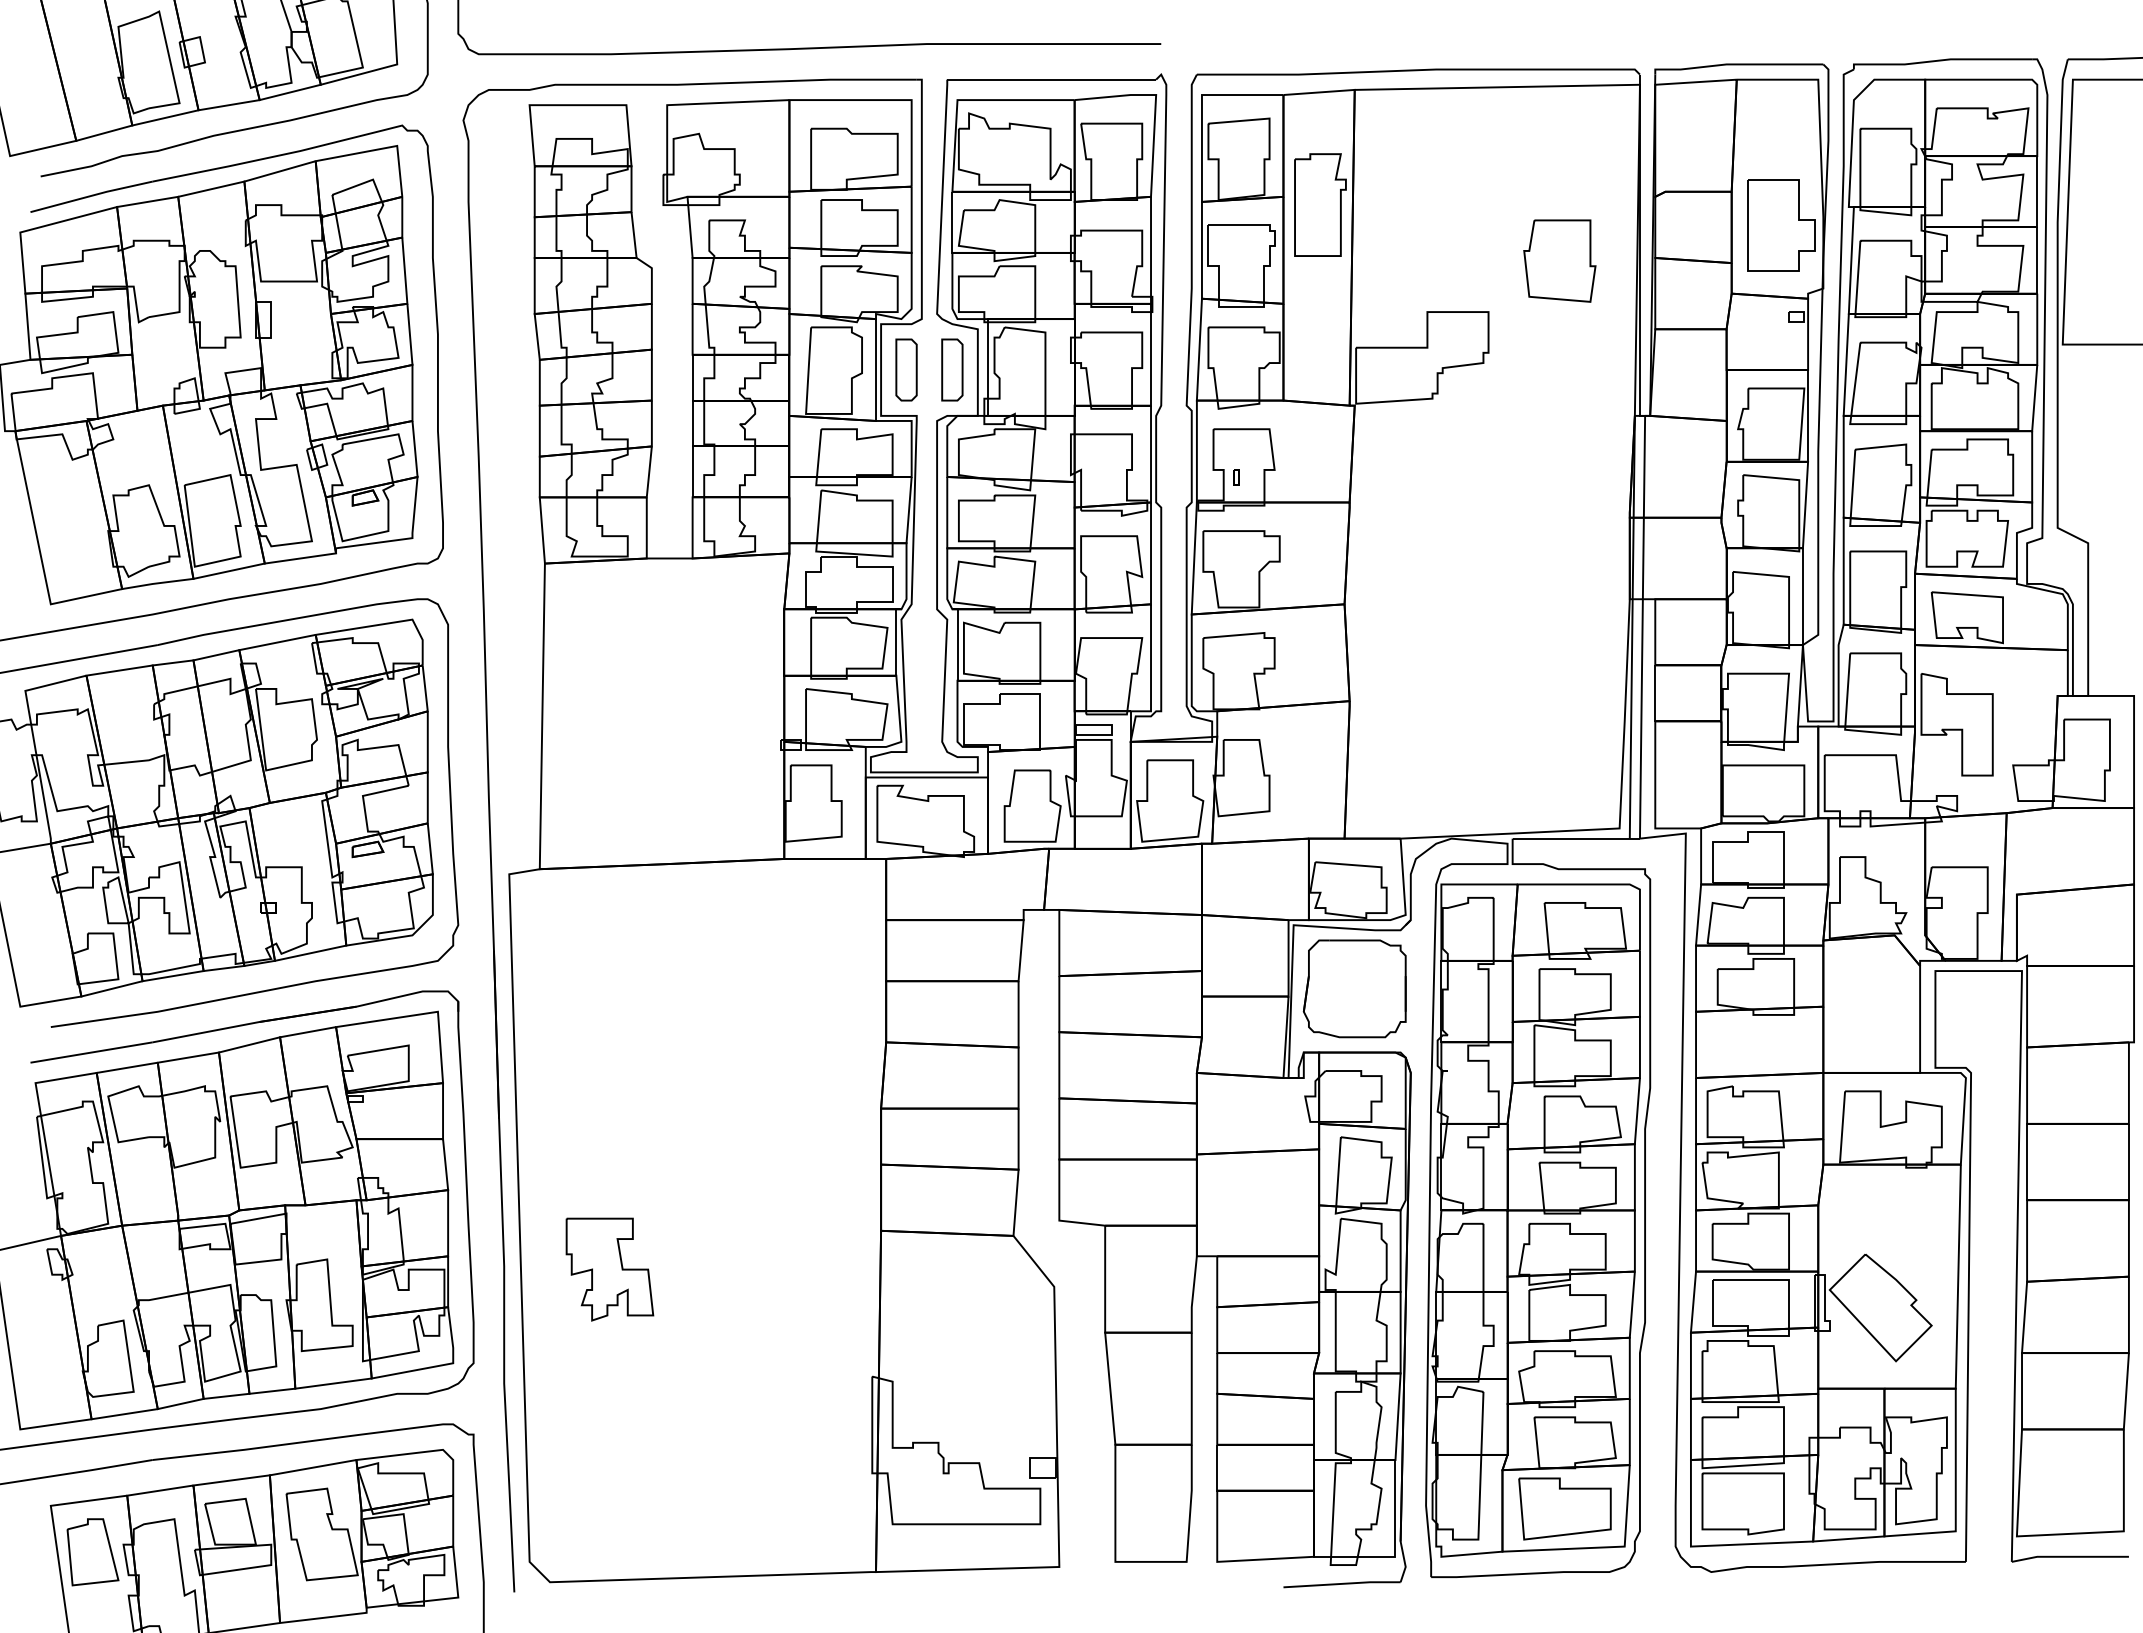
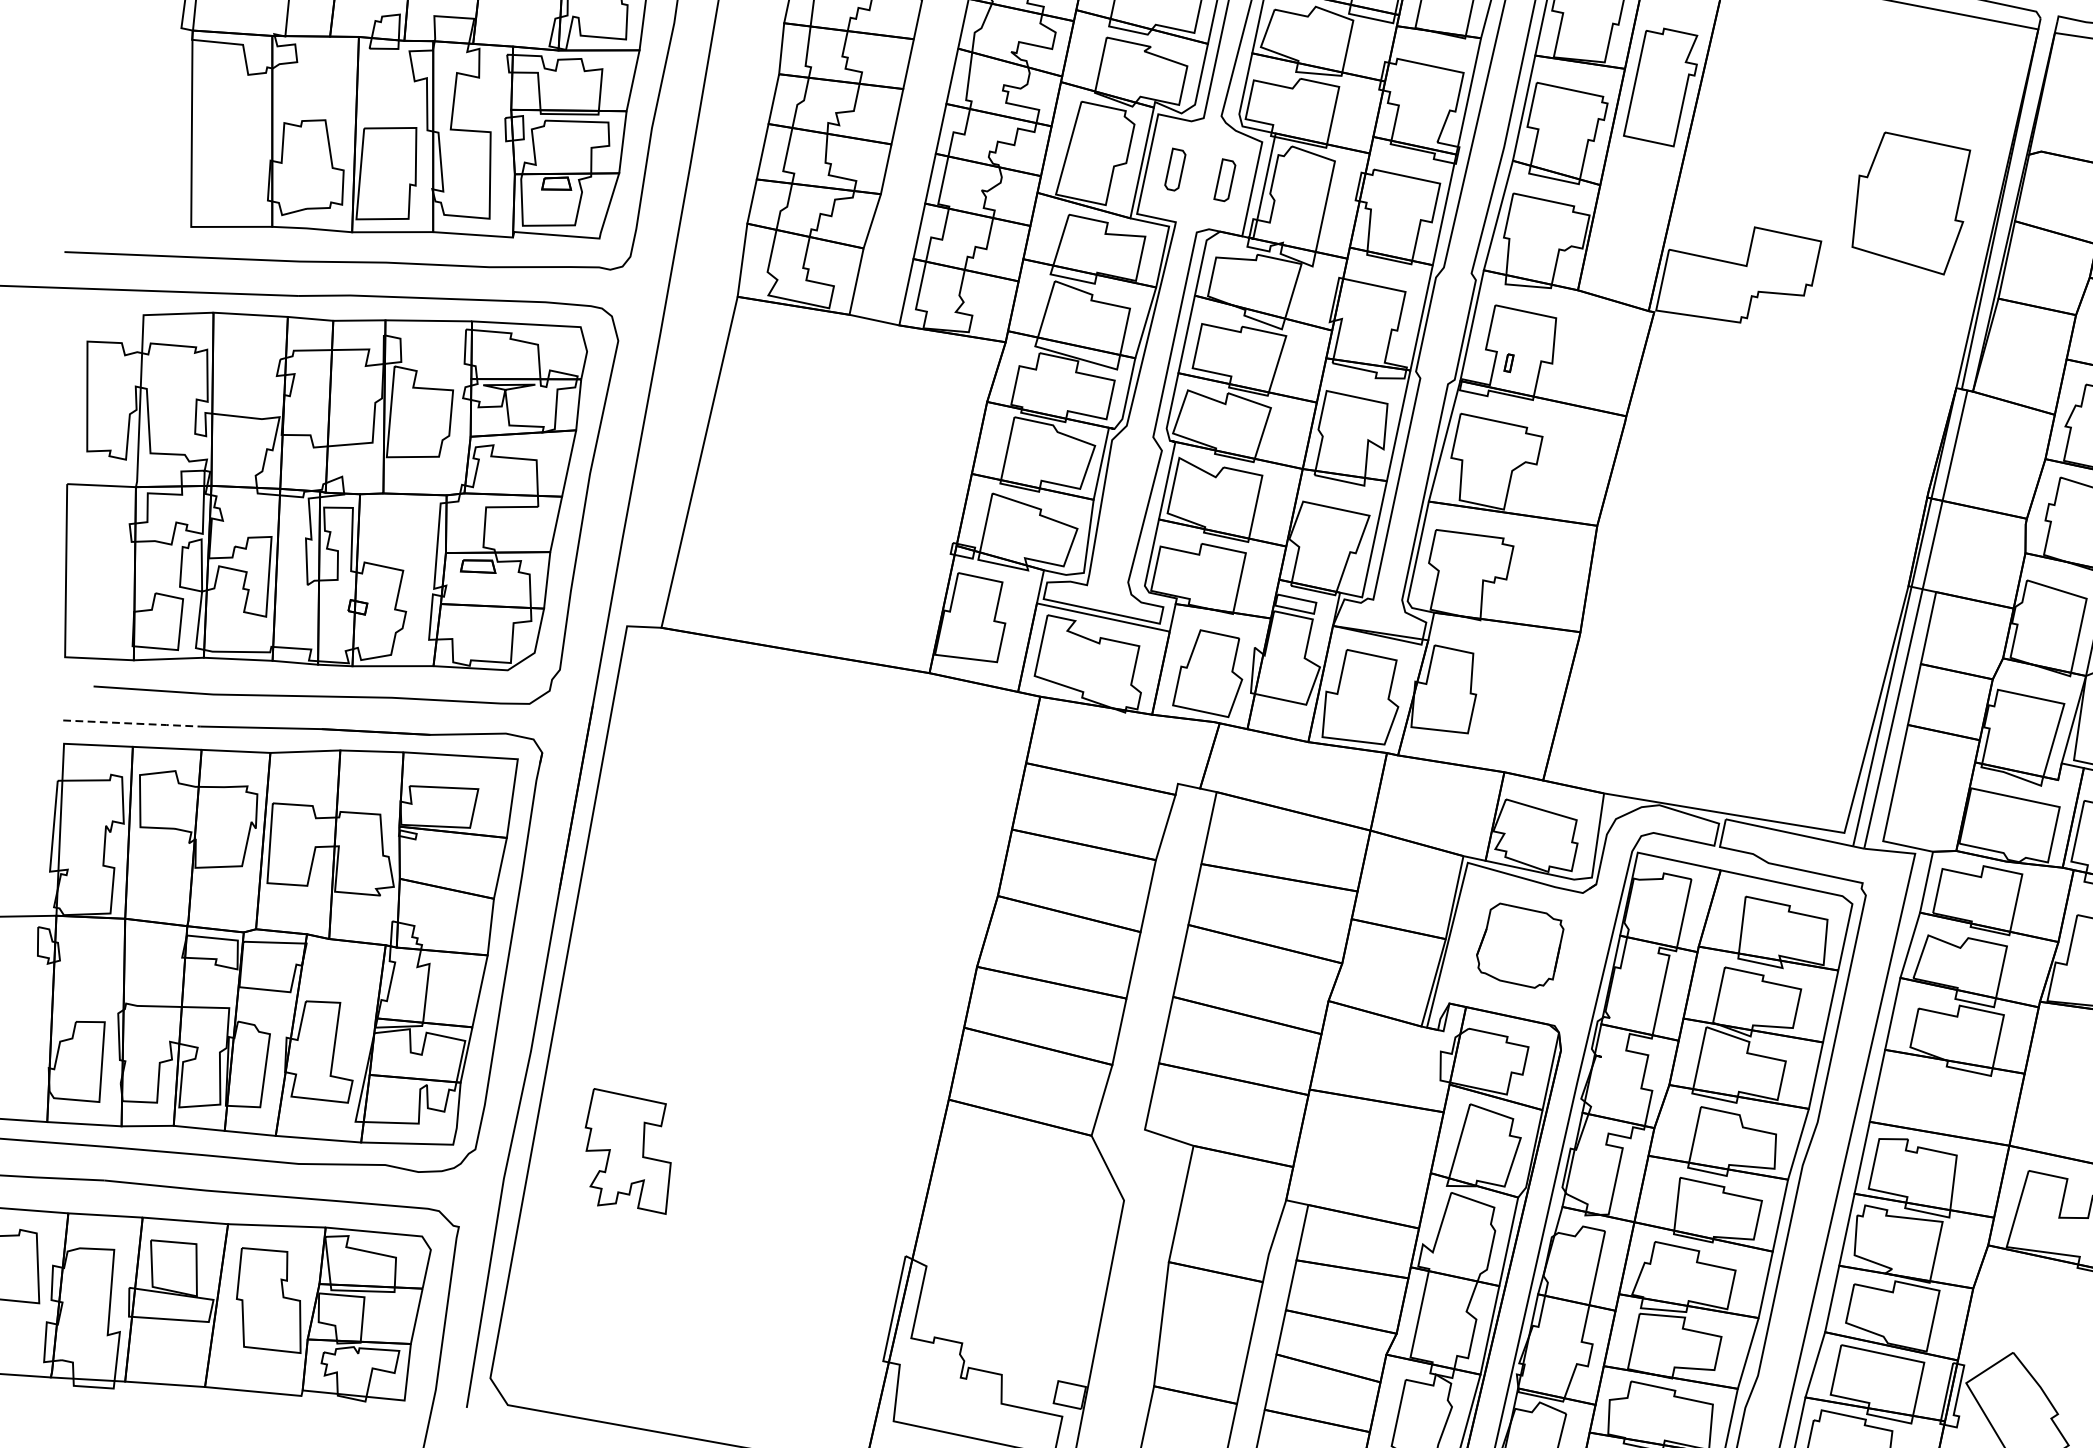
part: (1559, 260) -> (1910, 201), size x1.4
part: (906, 369) -> (1175, 169), size x0.6
part: (952, 369) -> (1225, 180), size x0.6
part: (1354, 988) -> (1519, 945), size x0.7
line: (92, 1052) -> (132, 723), solid -> dashed
part: (609, 1269) -> (628, 1153), moved

